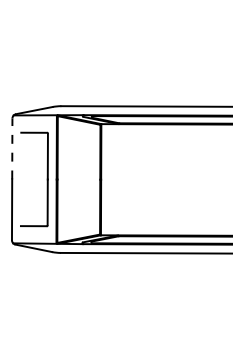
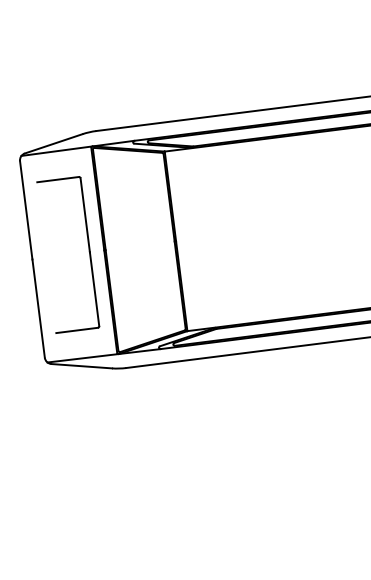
line: (12, 148) -> (26, 209), dashed -> solid

